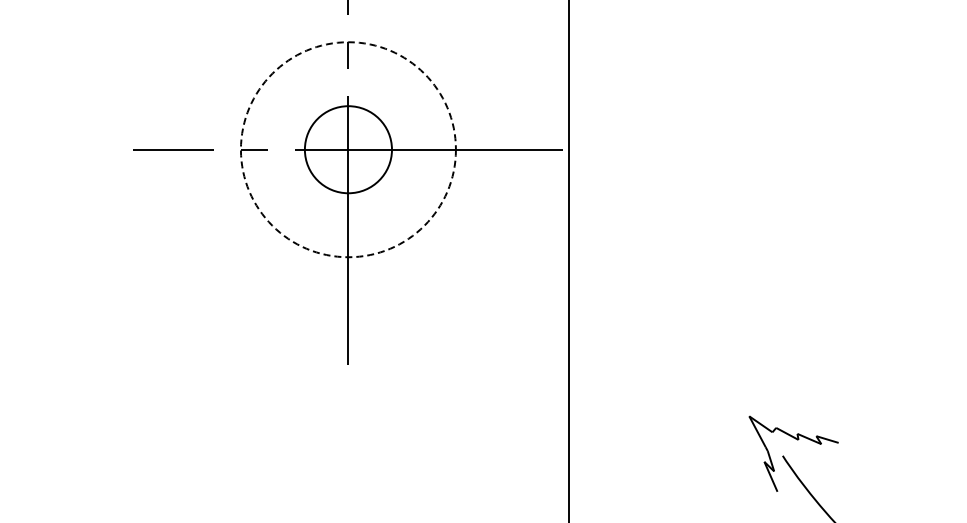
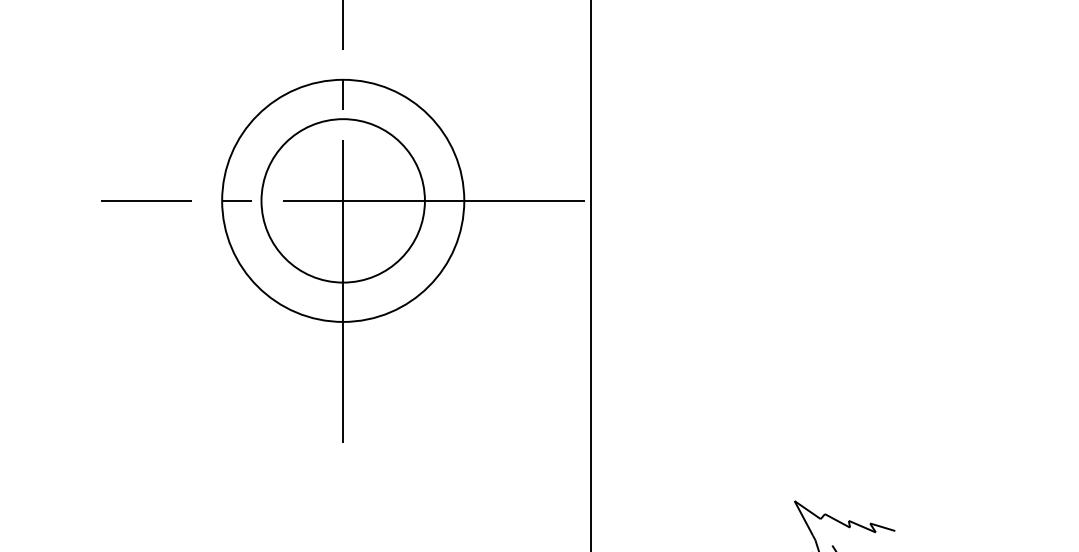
circle: (347, 149) -> (342, 200), dashed -> solid
circle: (348, 149) -> (343, 200), size x1.67

